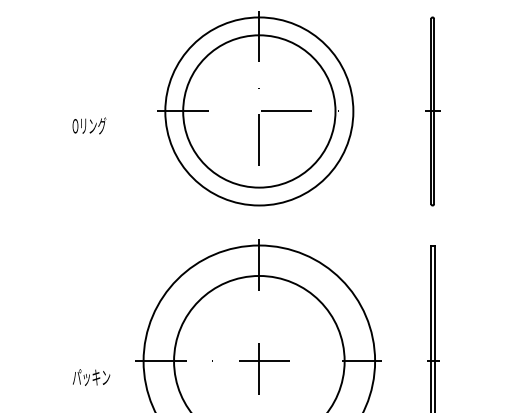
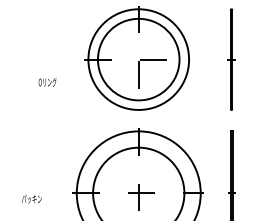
text: (88, 126) -> (47, 82), moved
text: (90, 376) -> (31, 198), moved

